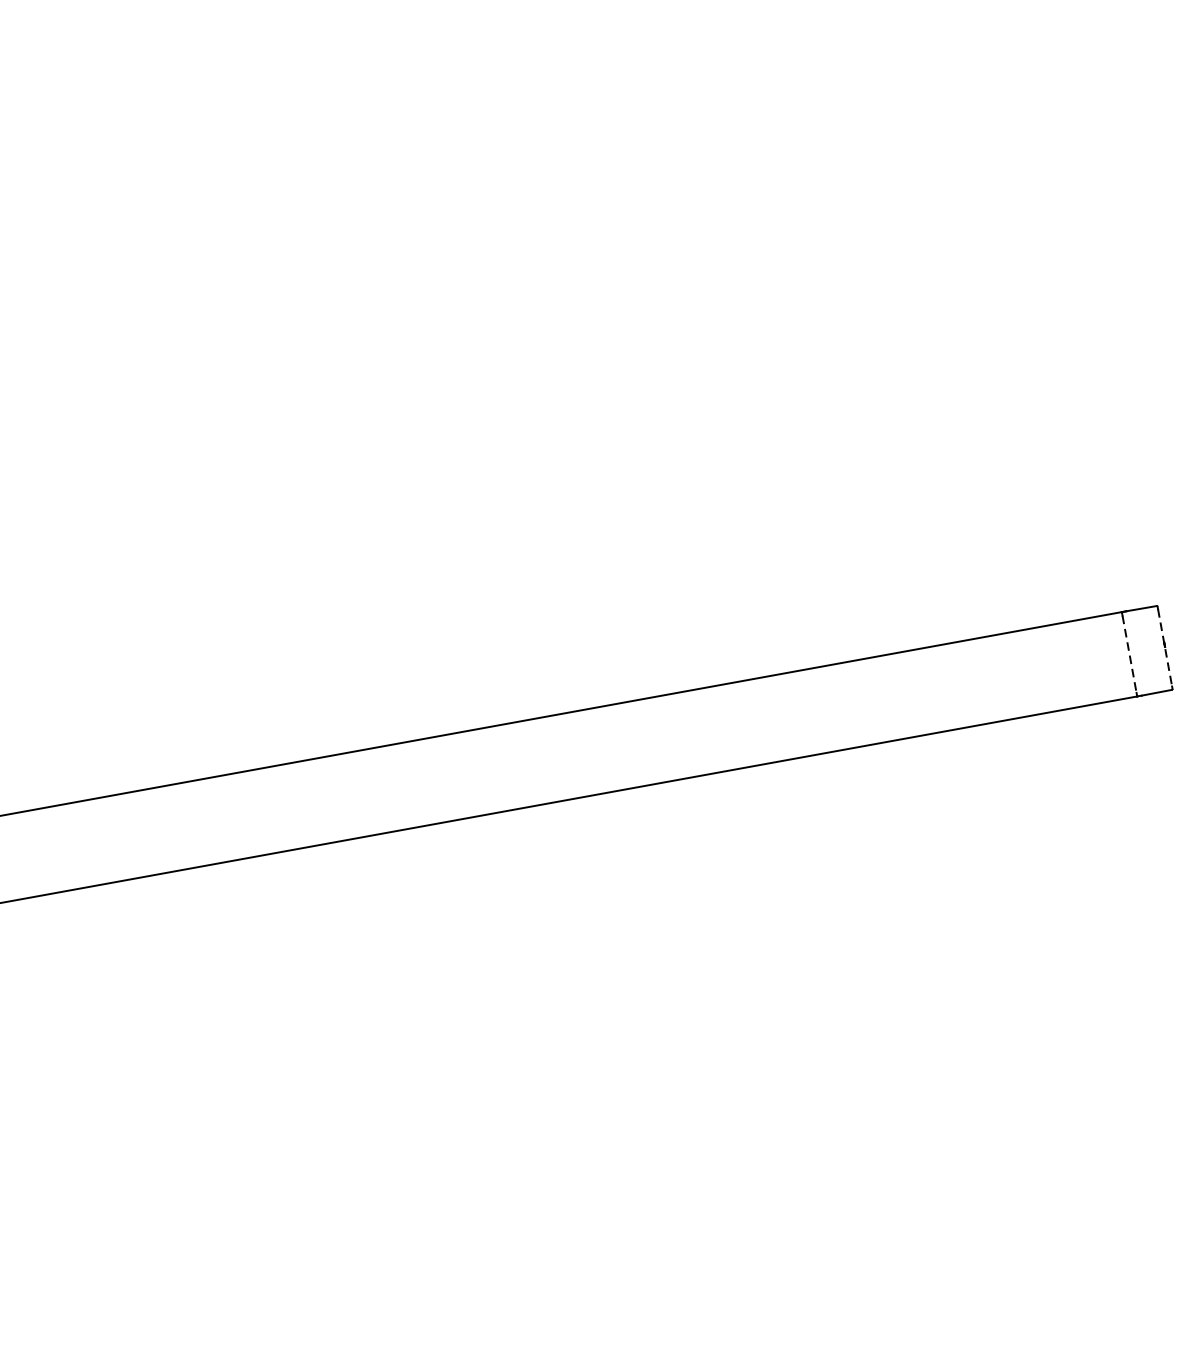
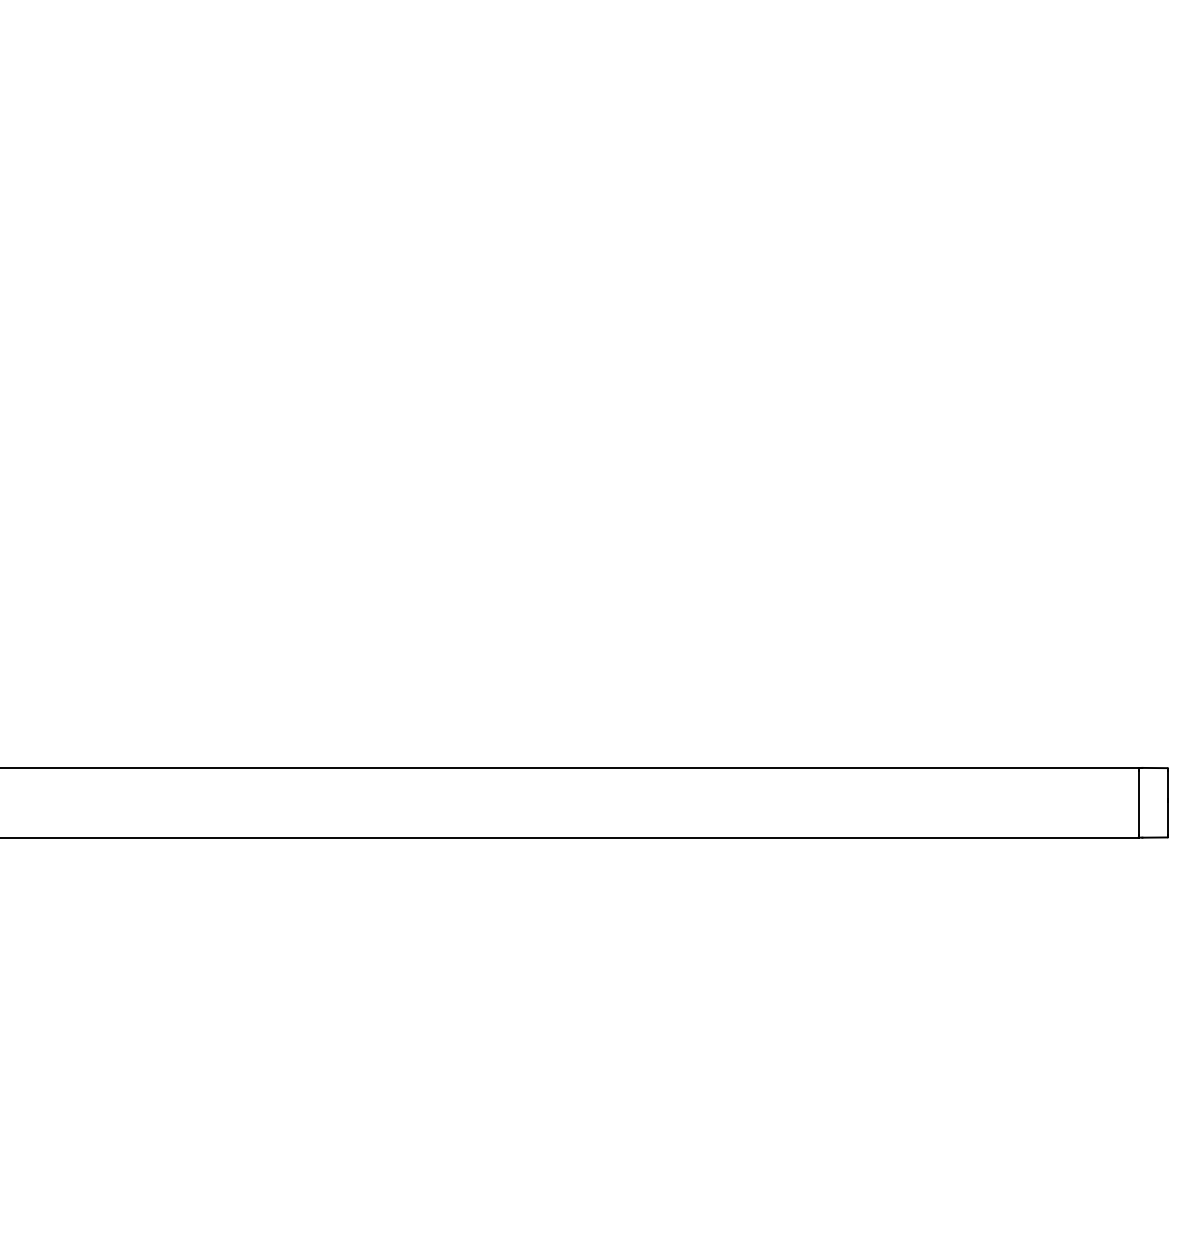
line: (1165, 647) -> (1168, 802), dashed -> solid
line: (1129, 653) -> (1138, 802), dashed -> solid

